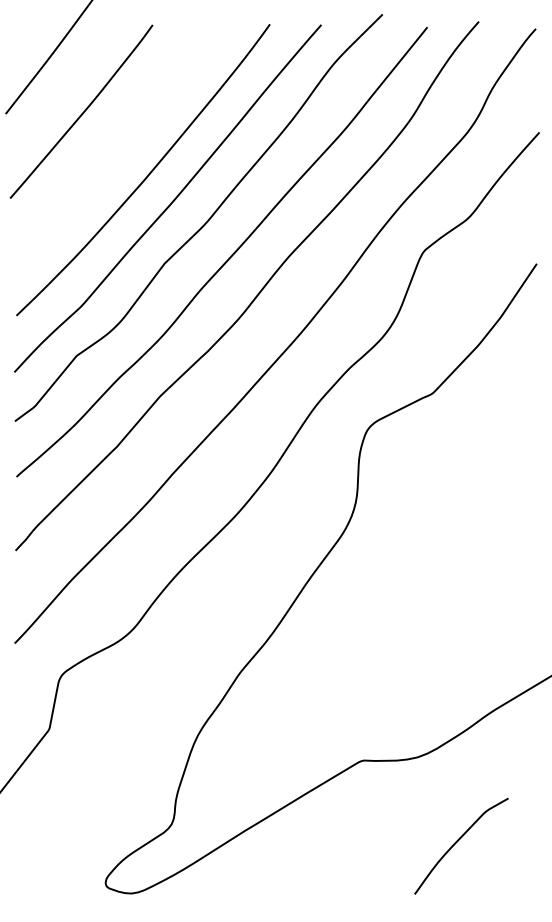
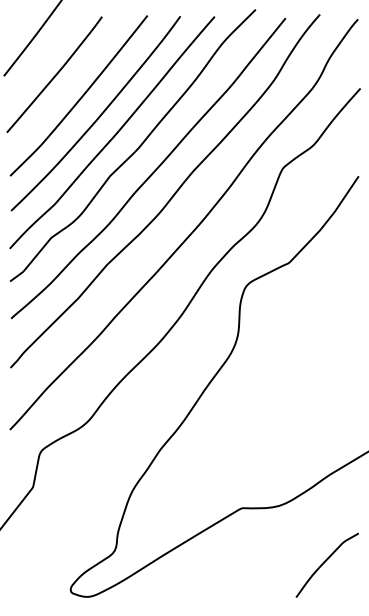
curve: (120, 145) -> (80, 97), added
curve: (458, 841) -> (325, 562), moved

